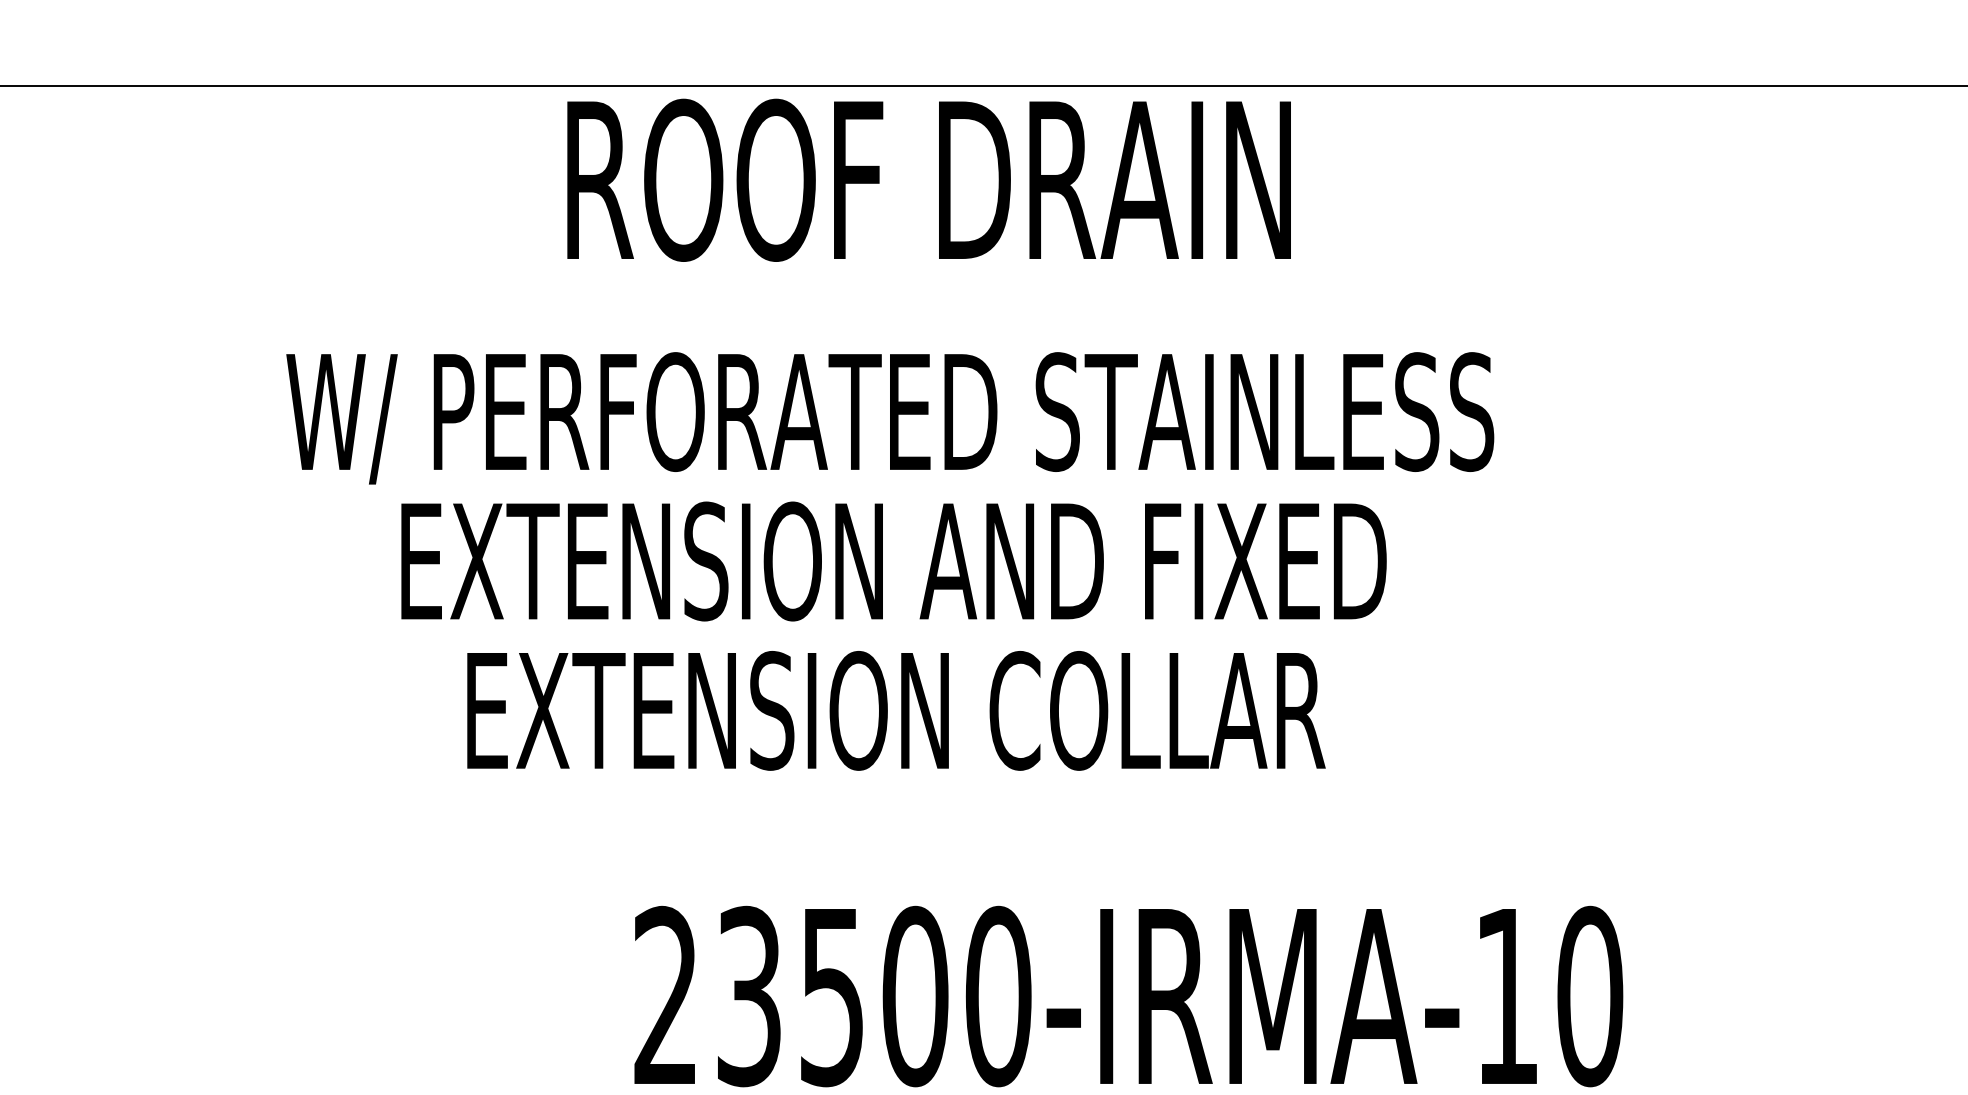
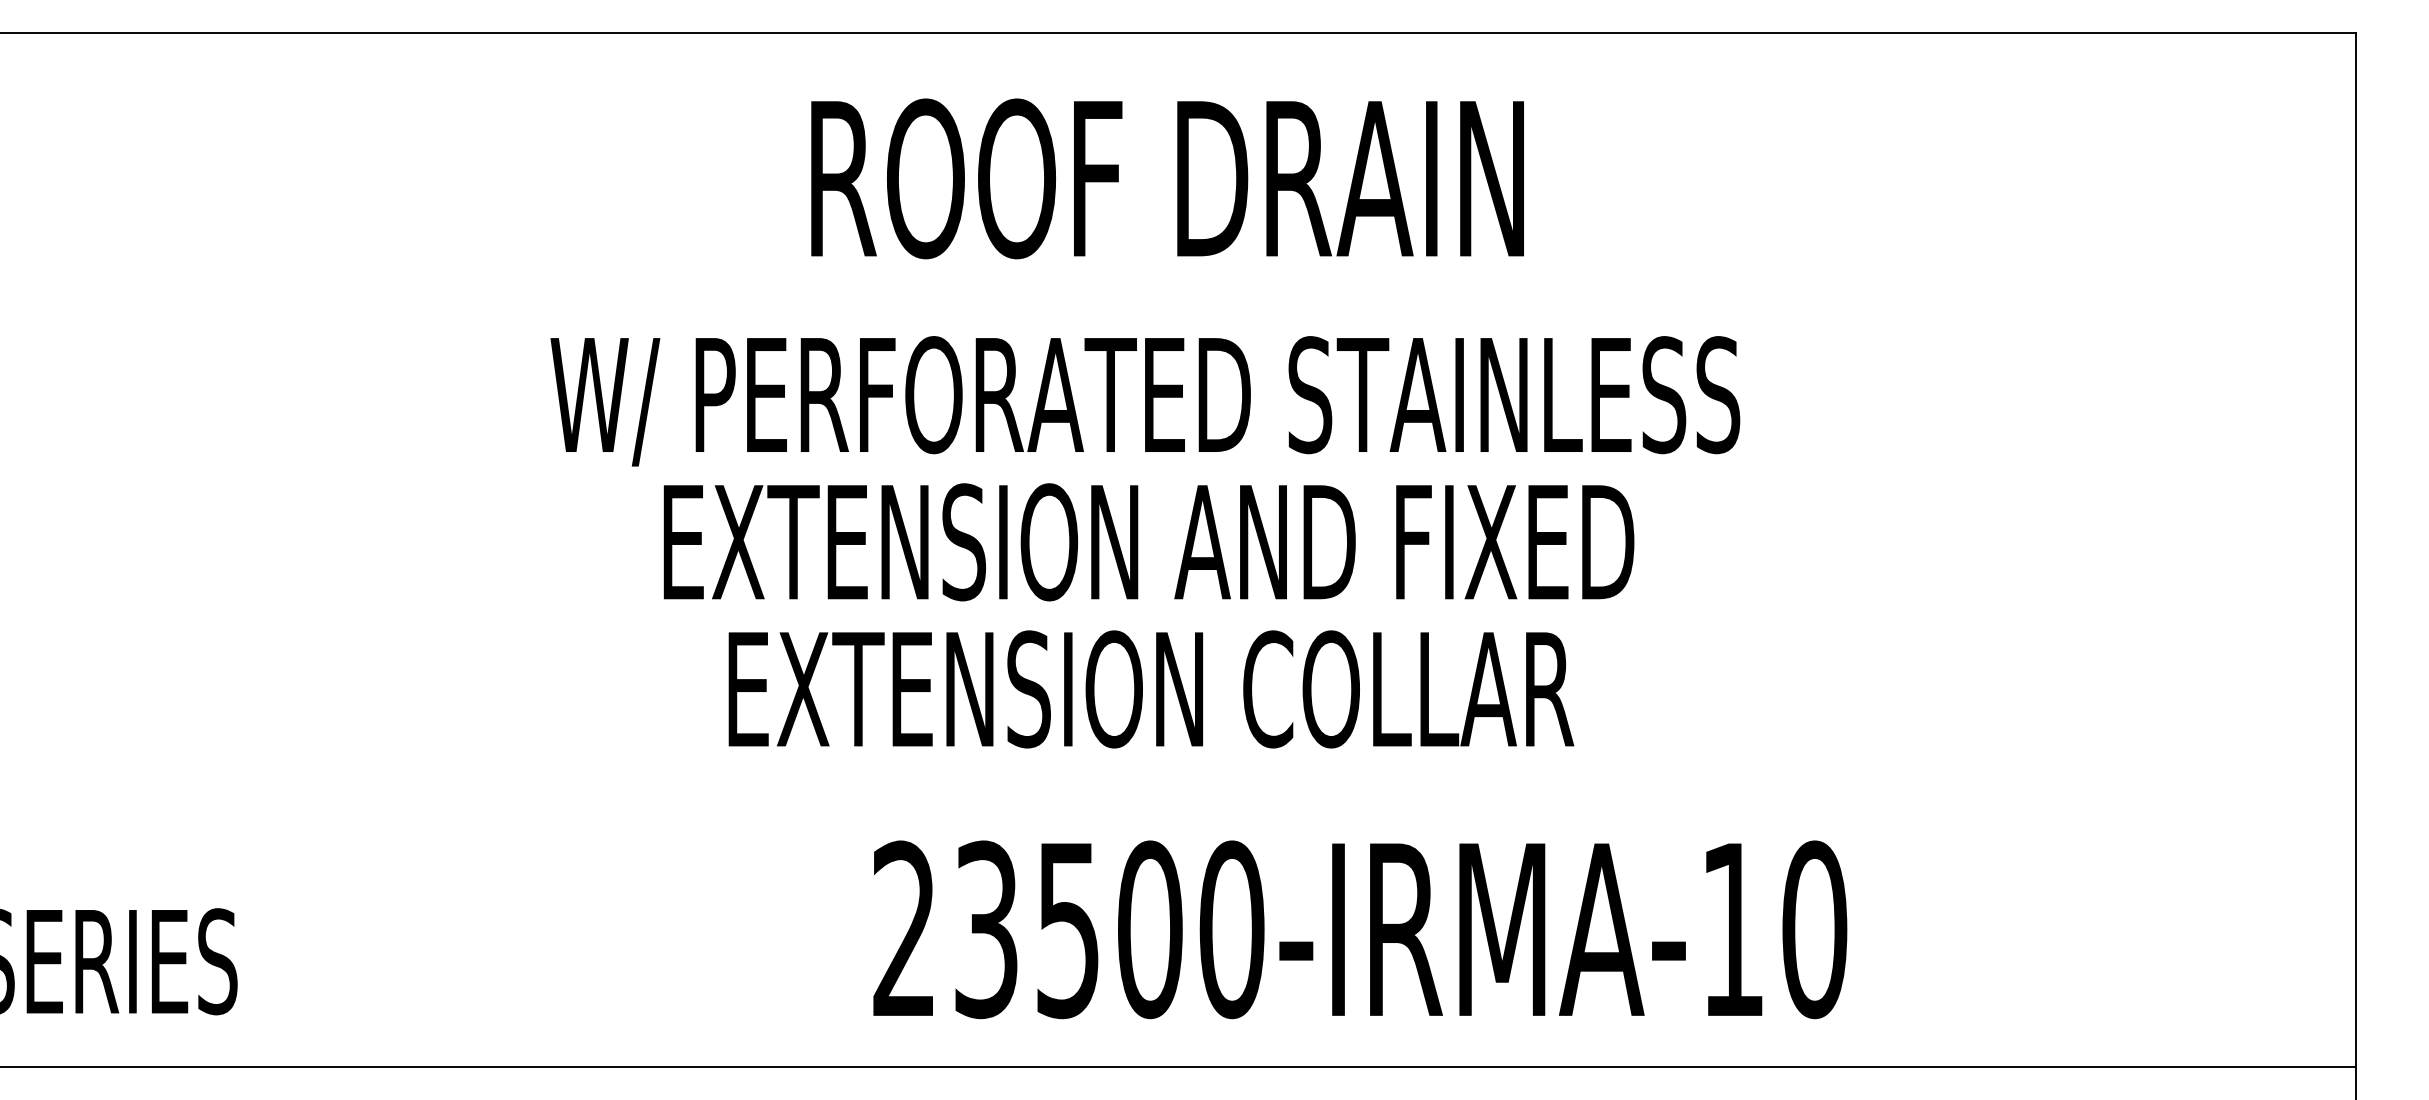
text: (929, 179) -> (1167, 178), moved
text: (890, 561) -> (1145, 542), moved

